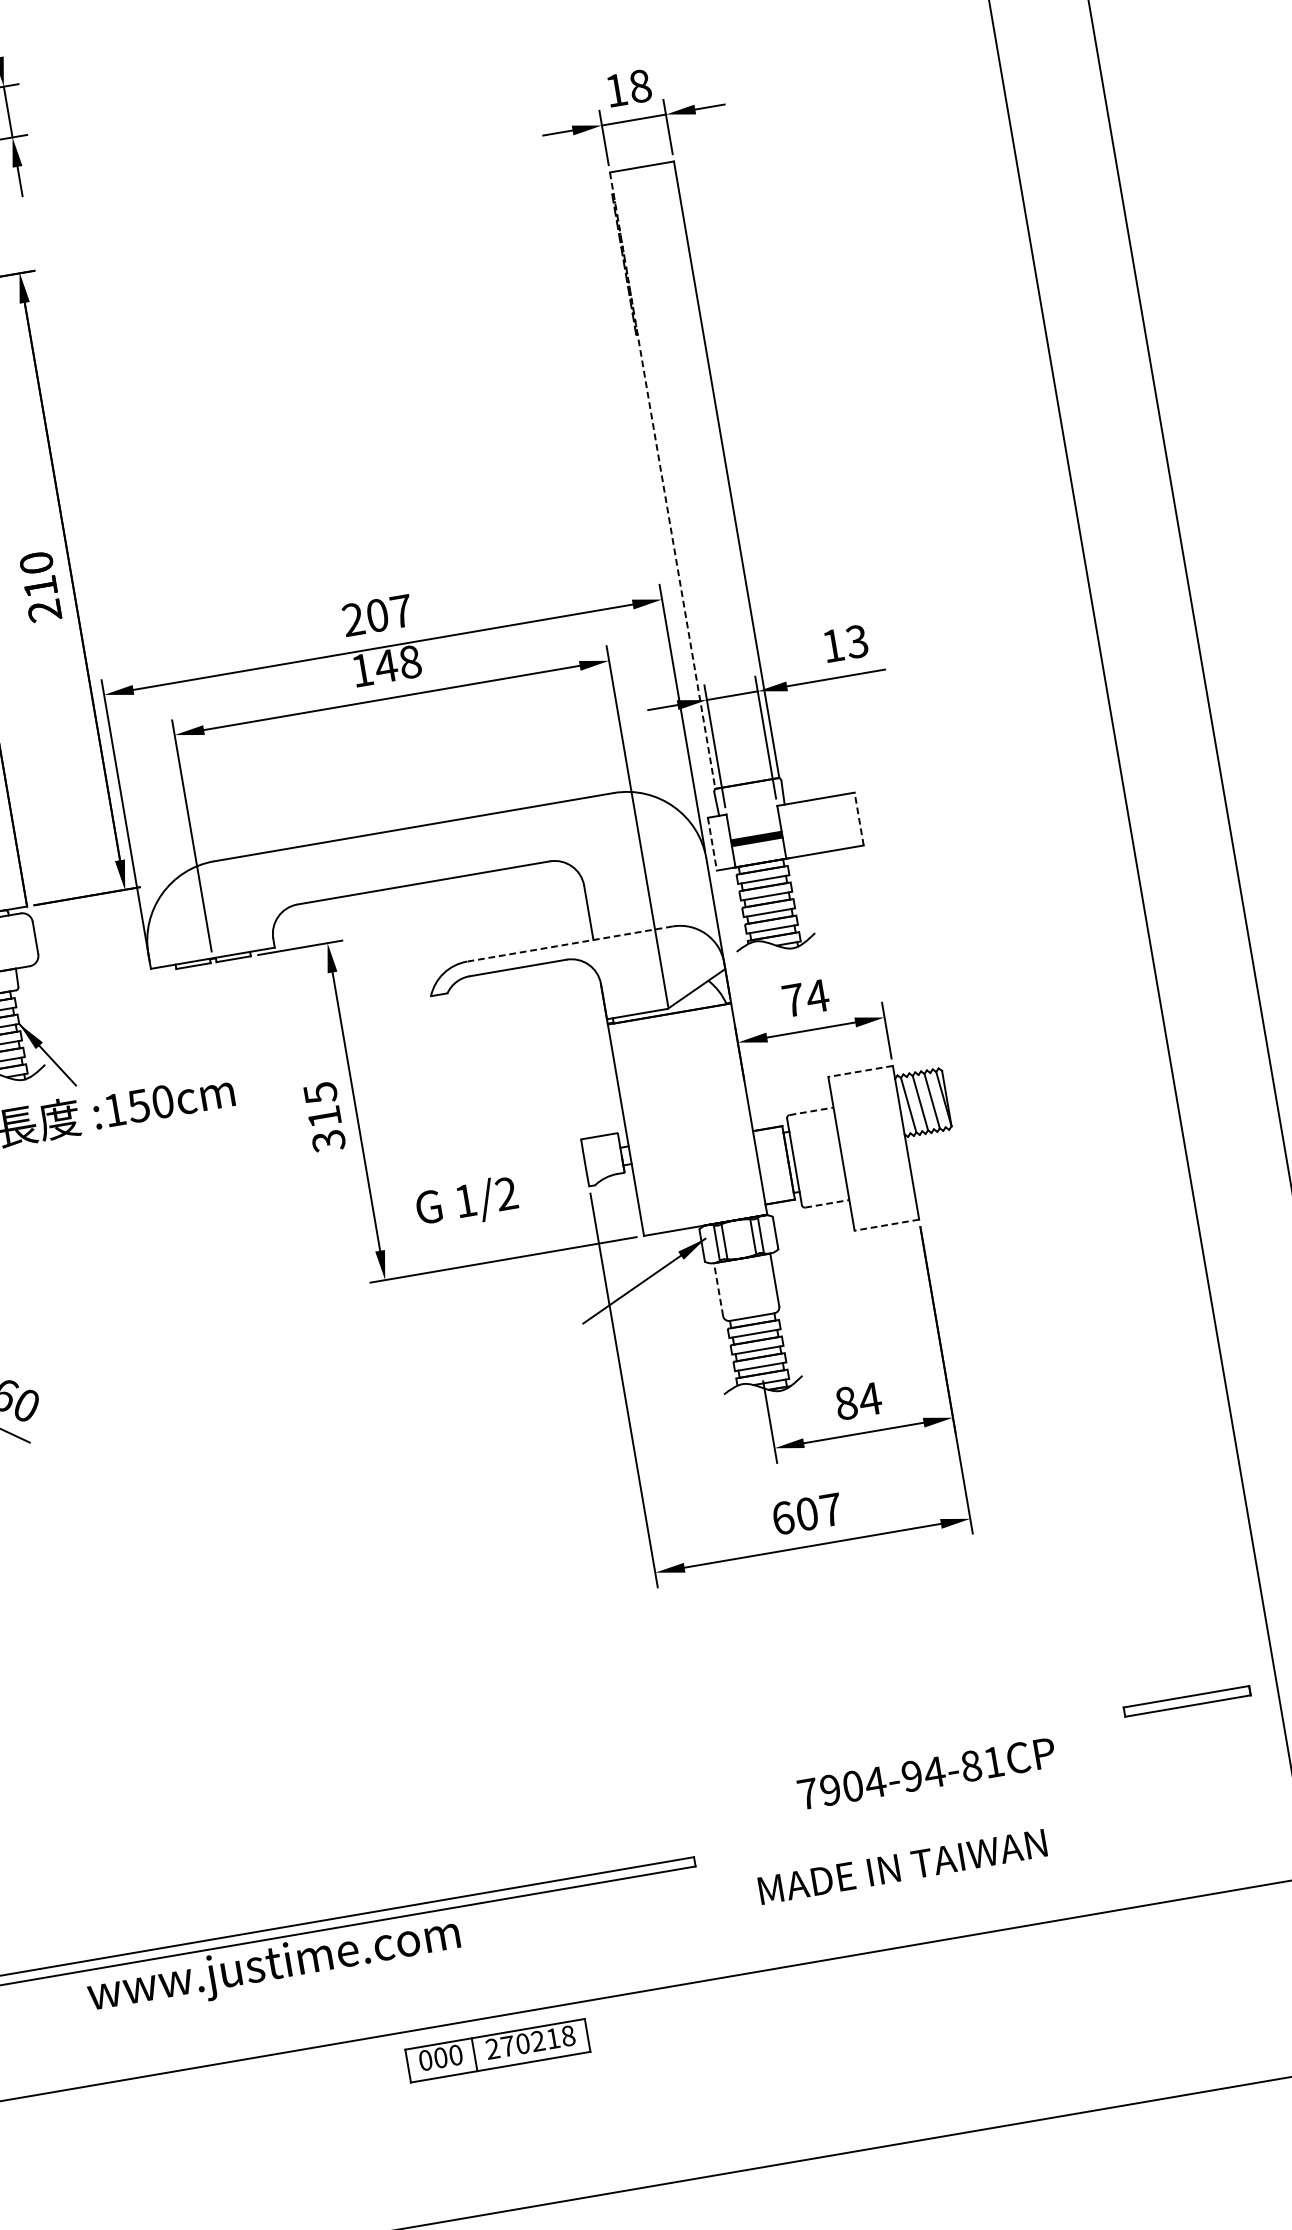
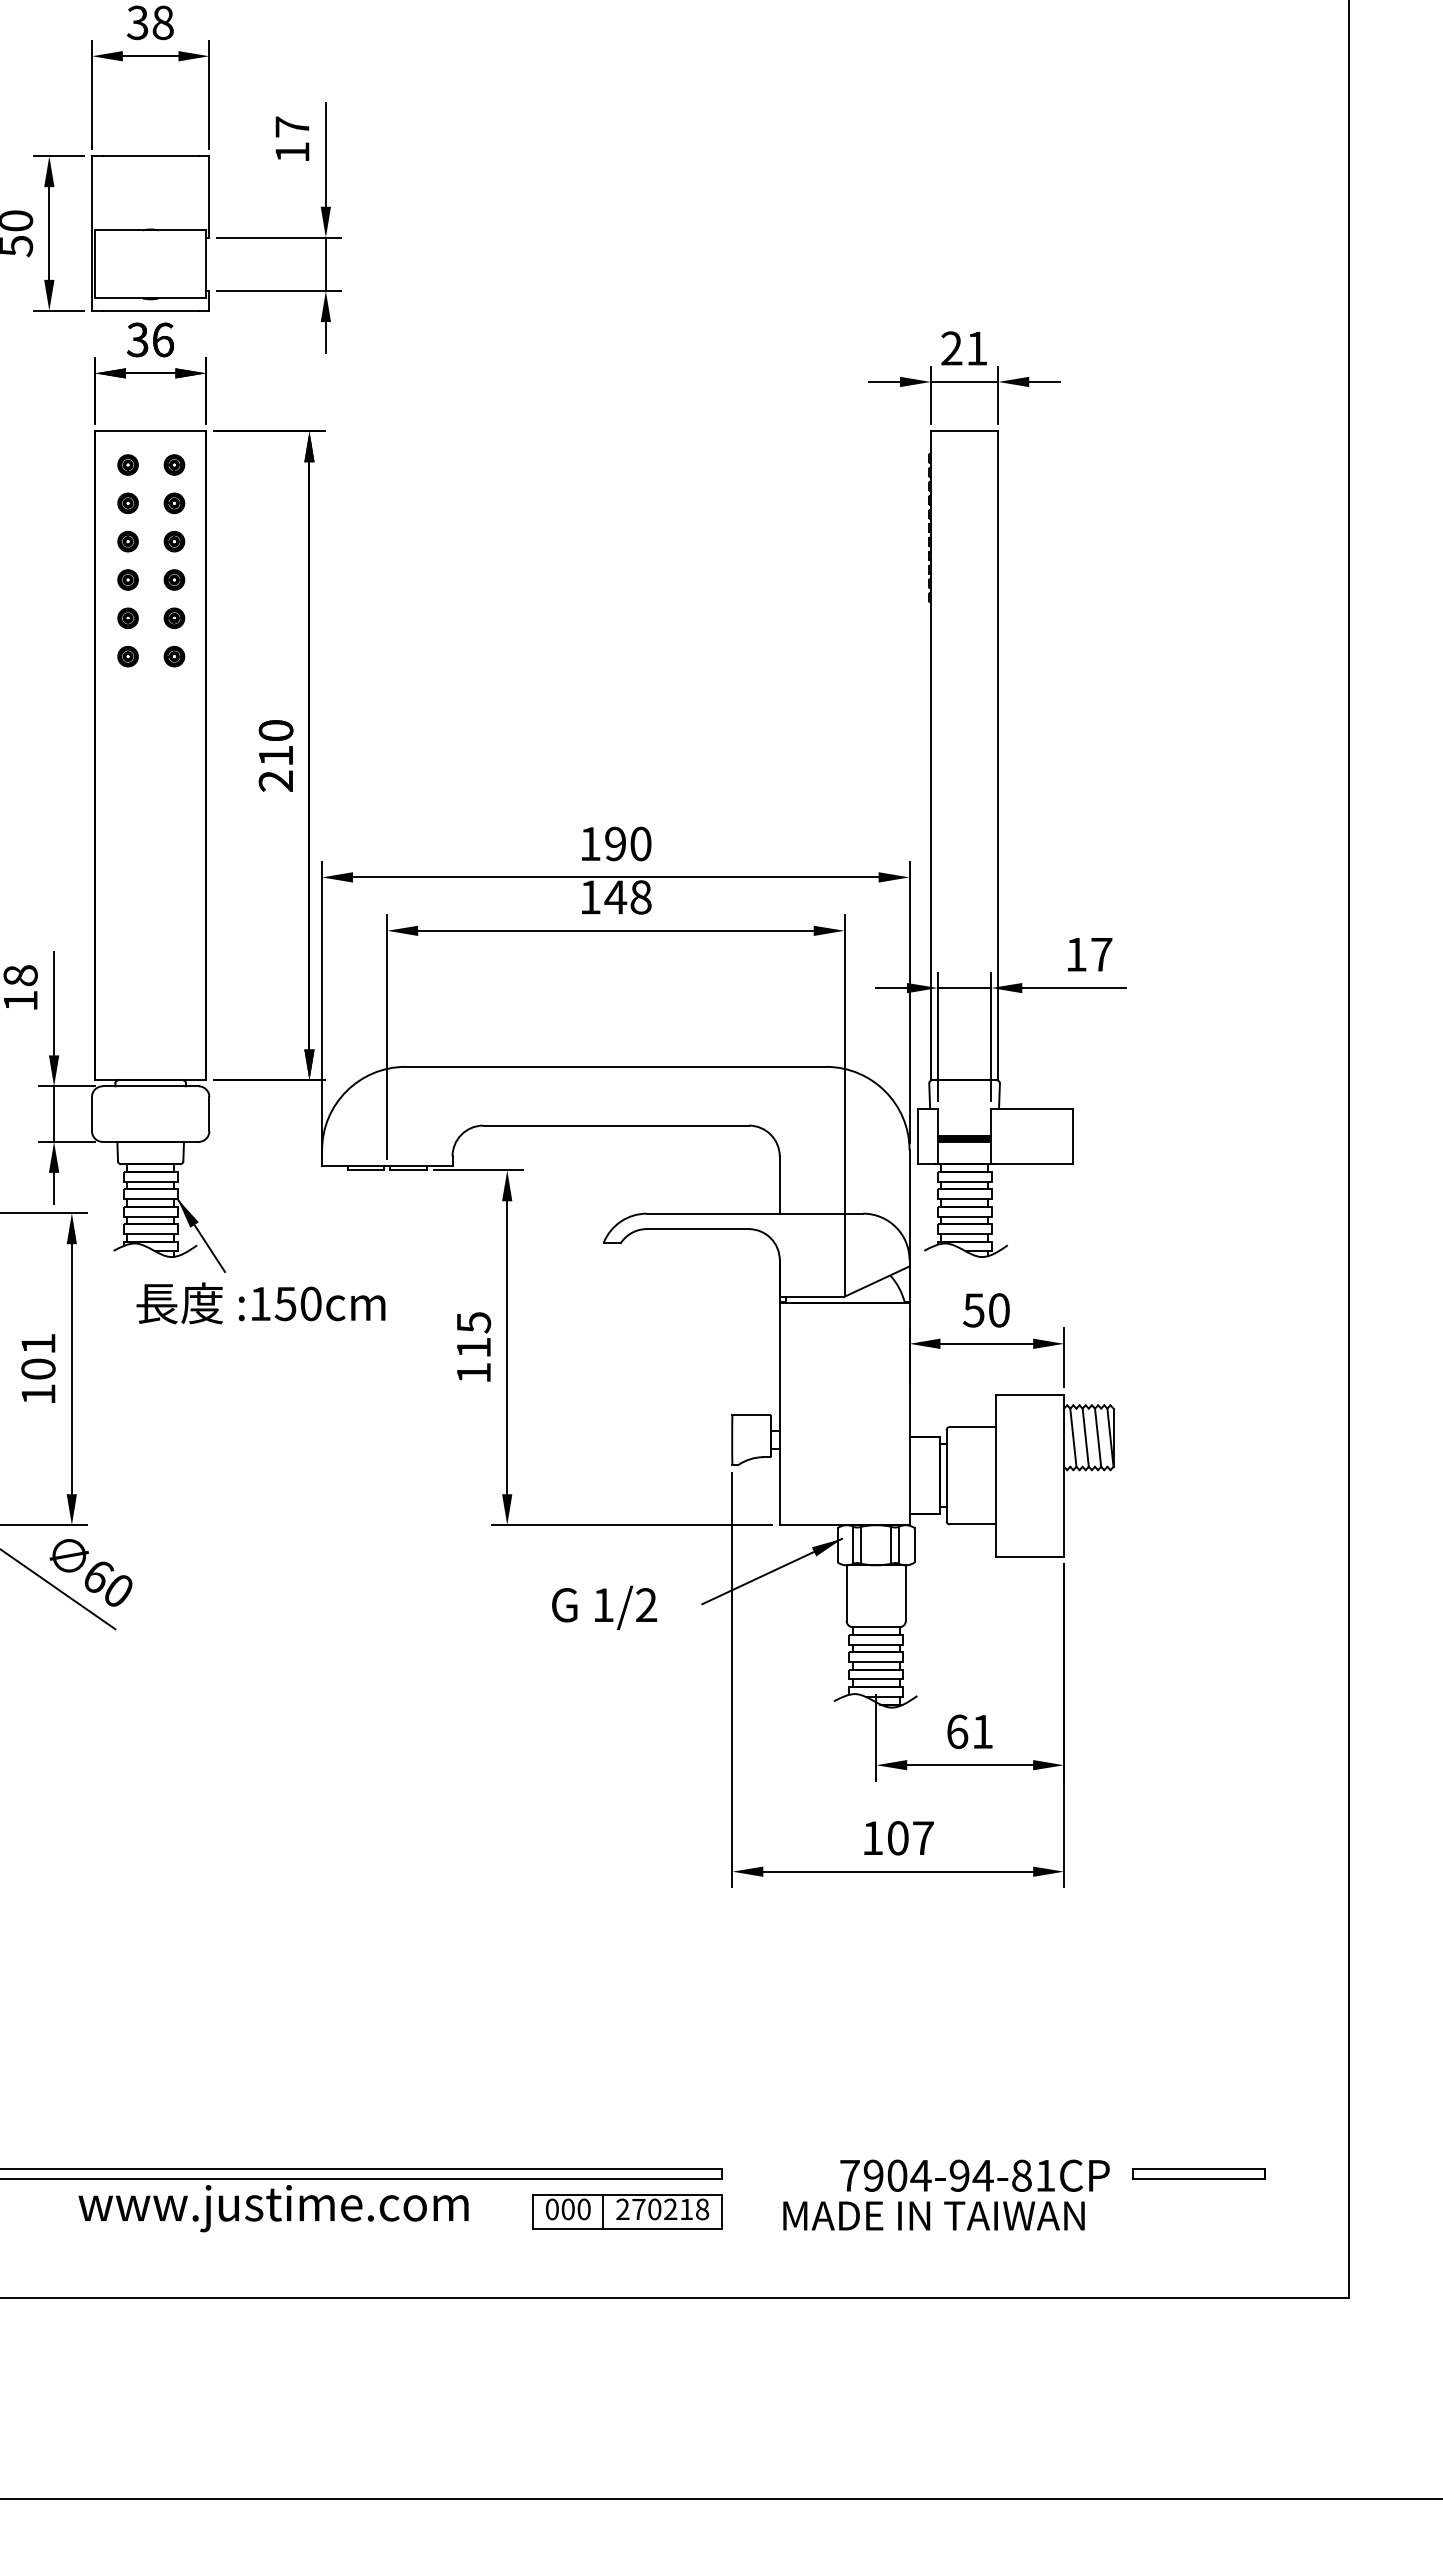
text: (628, 88) -> (964, 348), 18 -> 21
line: (662, 481) -> (930, 756), dashed -> solid
text: (377, 615) -> (615, 843), 207 -> 190
text: (856, 641) -> (1101, 954), 13 -> 17
line: (858, 819) -> (1072, 1136), dashed -> solid
line: (712, 844) -> (918, 1136), dashed -> solid
line: (569, 943) -> (754, 1213), dashed -> solid
text: (805, 998) -> (986, 1310), 74 -> 50
line: (860, 1071) -> (1030, 1394), dashed -> solid
line: (812, 1111) -> (973, 1427), dashed -> solid
text: (328, 1141) -> (473, 1373), 315 -> 115
text: (467, 1202) -> (604, 1607), moved
line: (827, 1203) -> (973, 1524), dashed -> solid
line: (887, 1224) -> (1030, 1556), dashed -> solid
line: (718, 1289) -> (846, 1593), dashed -> solid
text: (858, 1400) -> (970, 1731), 84 -> 61
text: (783, 1518) -> (873, 1838), 607 -> 107
part: (1186, 1700) -> (1198, 2173), moved
text: (926, 1773) -> (974, 2175), moved
part: (497, 2050) -> (627, 2211), moved

